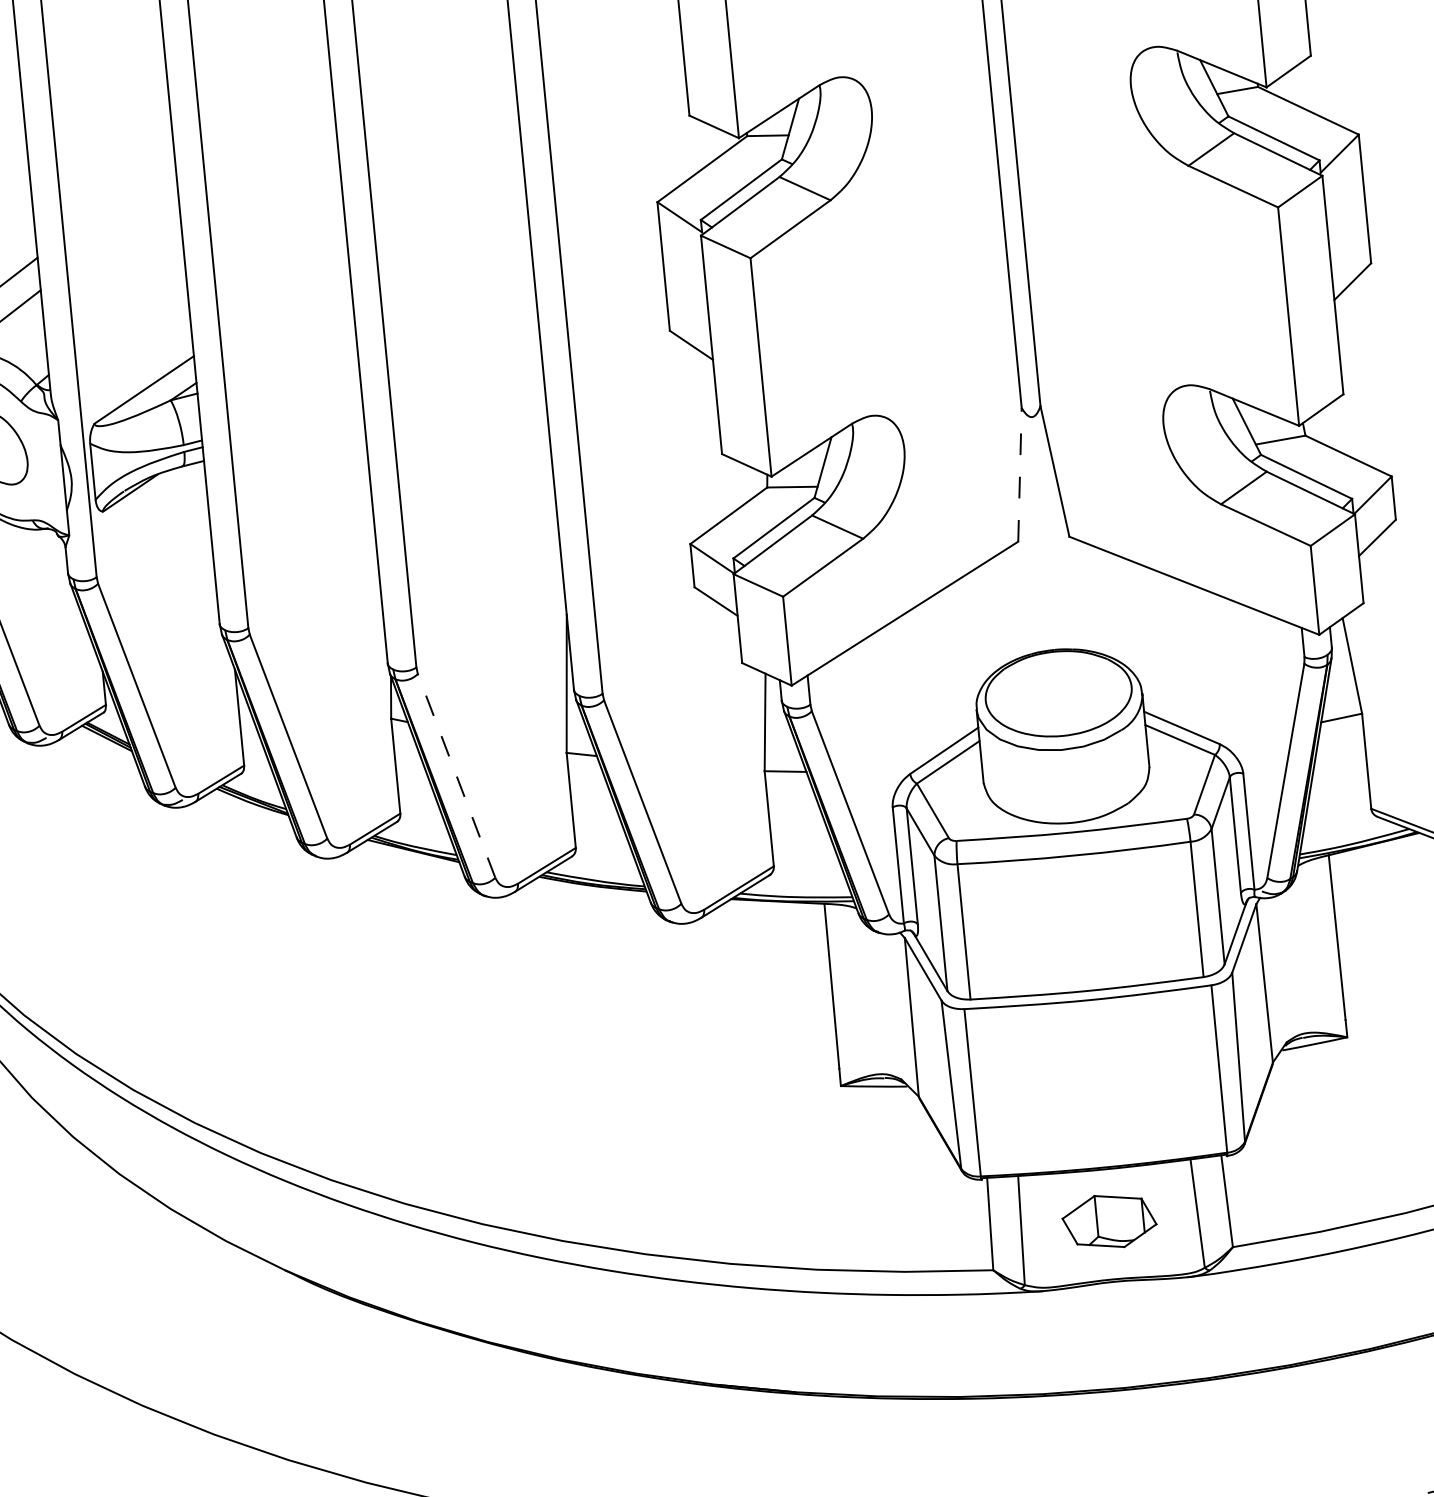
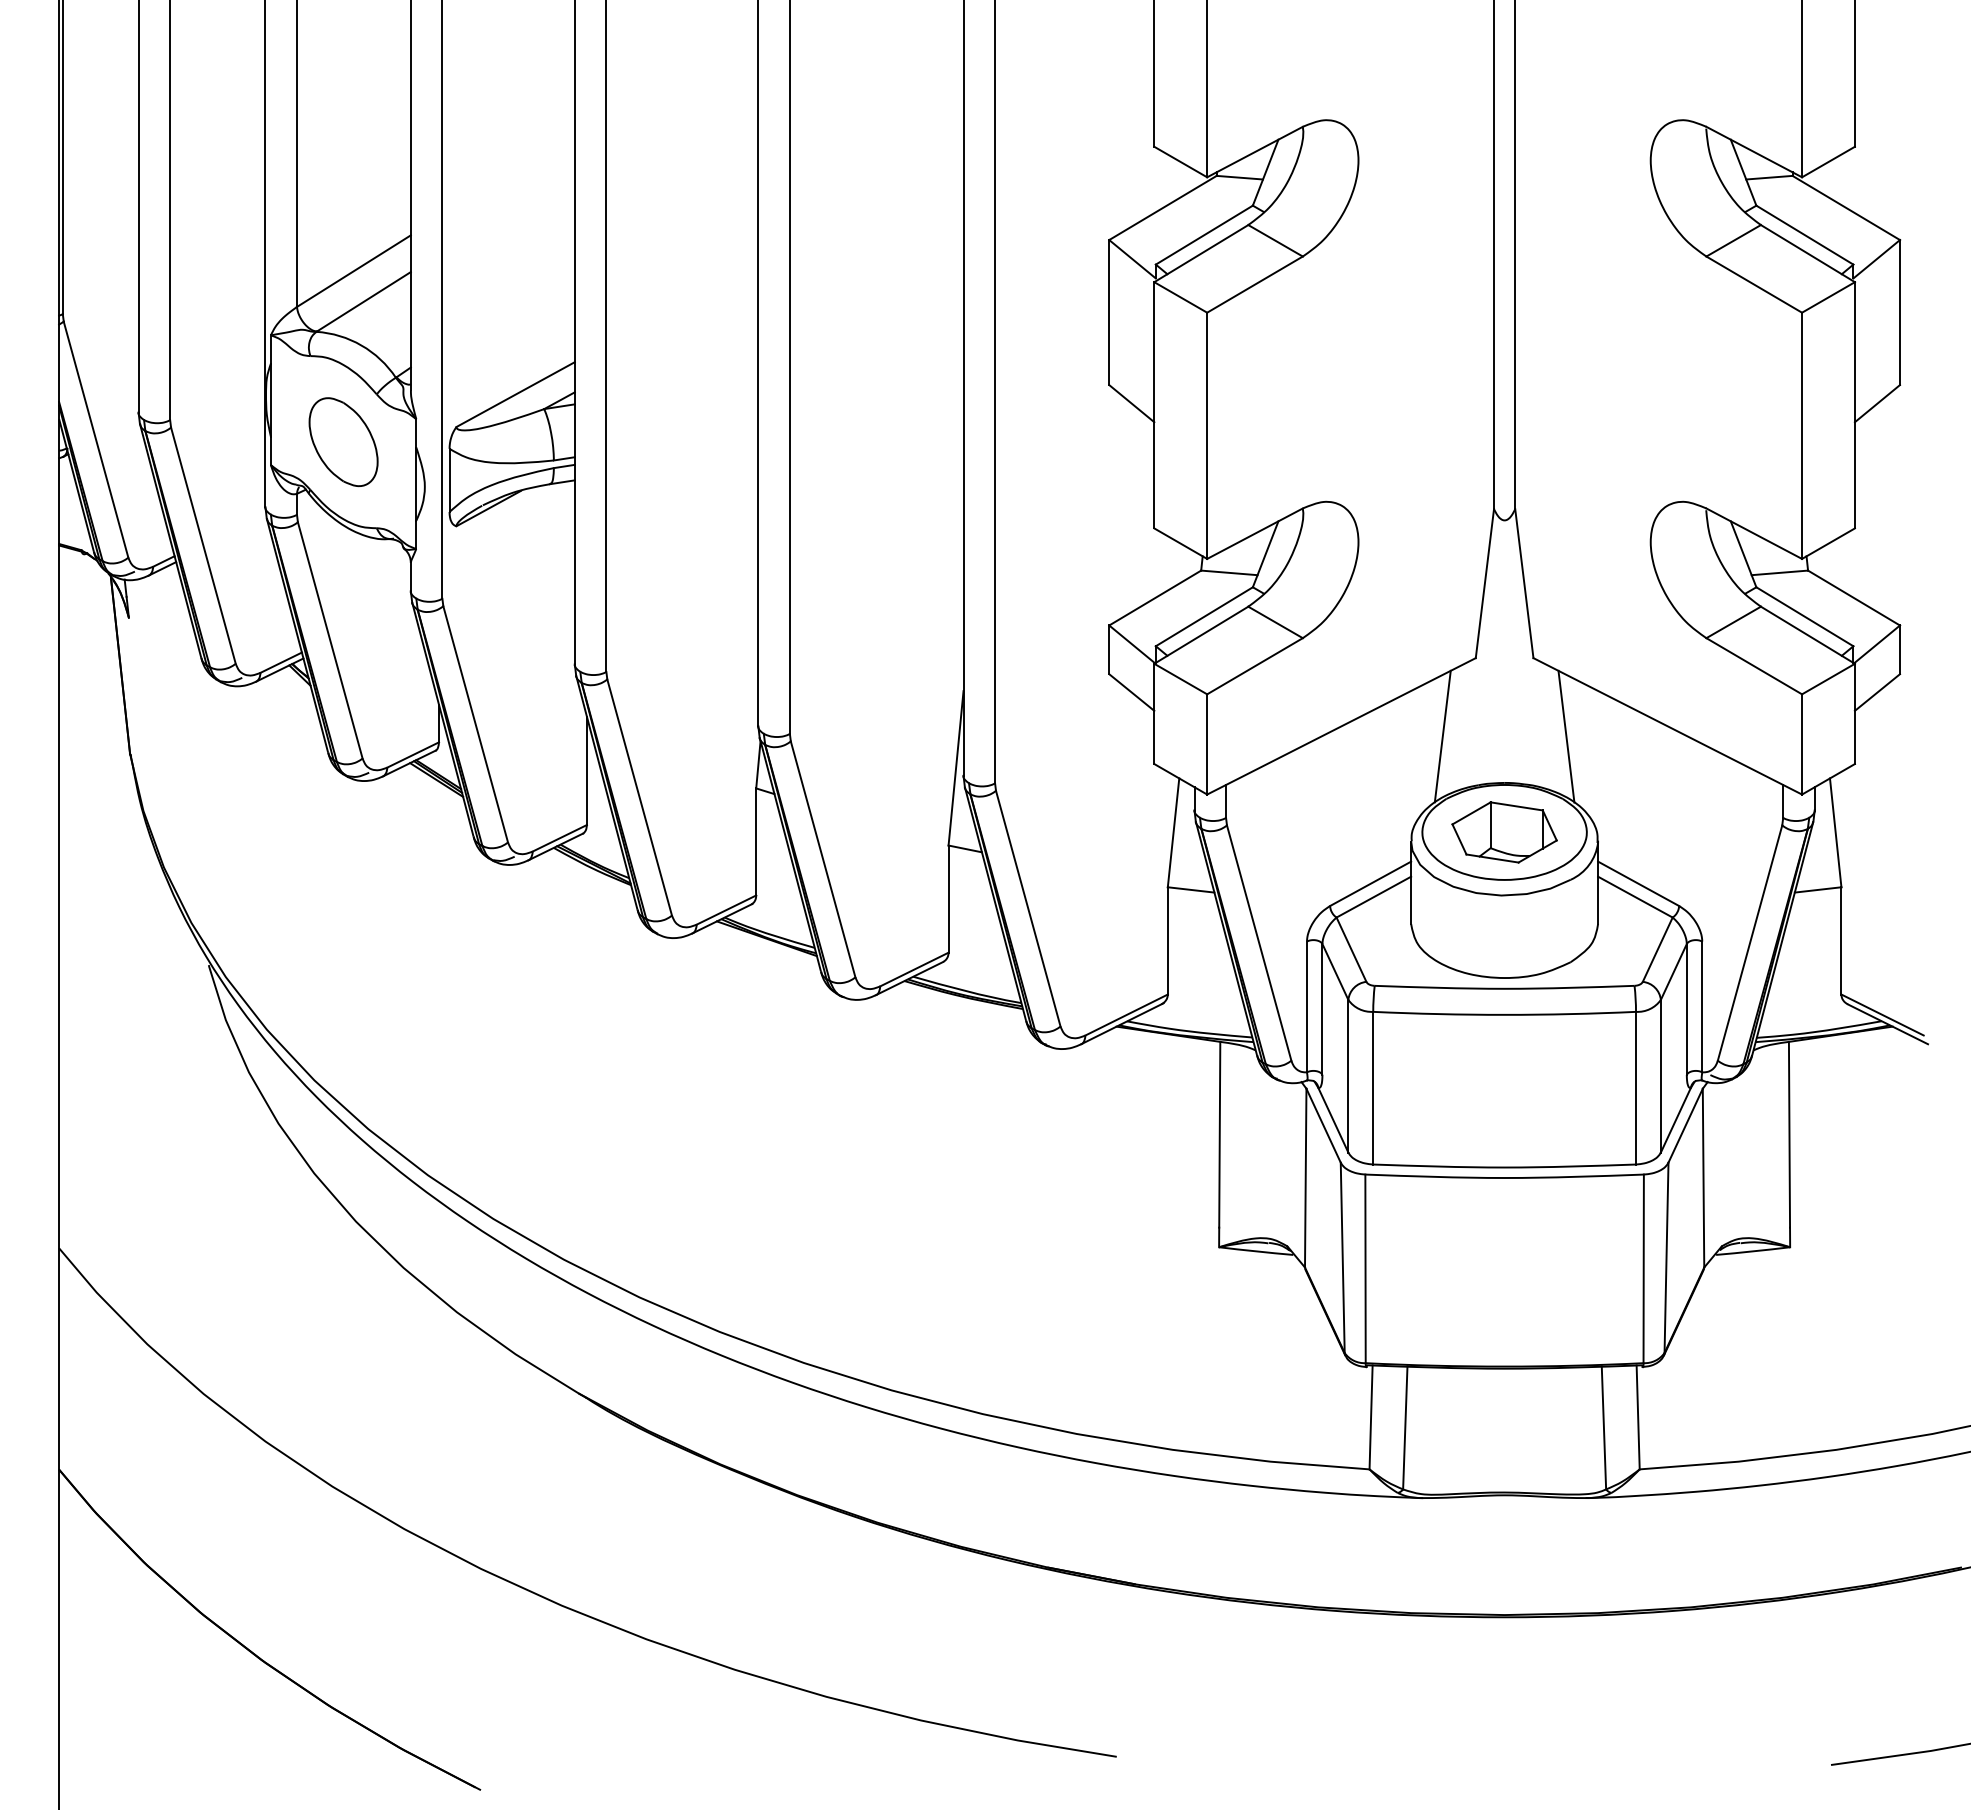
line: (1019, 474) -> (1484, 583), dashed -> solid
line: (1105, 603) -> (1566, 736), added
line: (995, 614) -> (1442, 736), added
line: (456, 775) -> (823, 858), dashed -> solid
part: (1109, 1221) -> (1504, 832), moved

